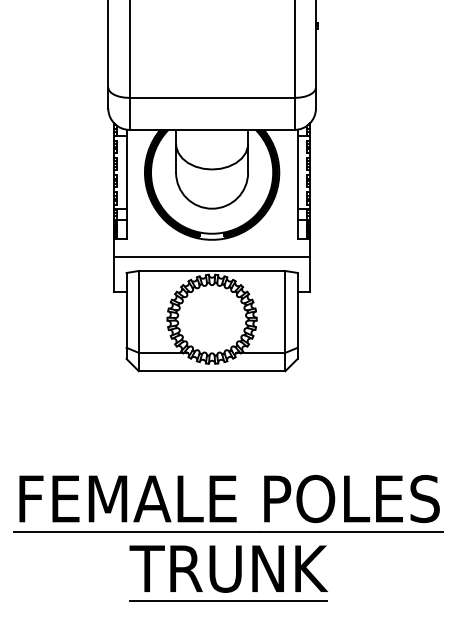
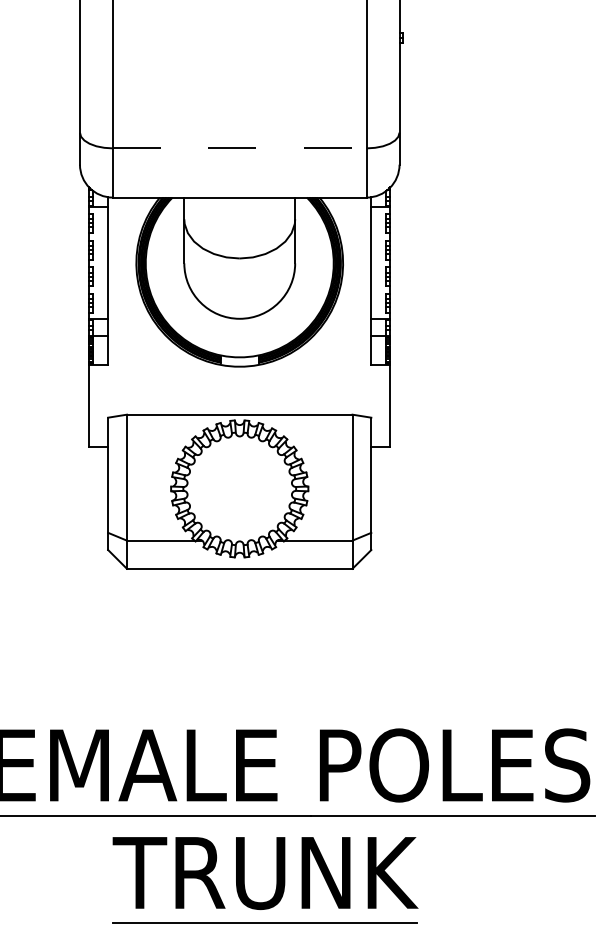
line: (212, 97) -> (240, 147), solid -> dashed
line: (211, 256) -> (238, 392), removed

